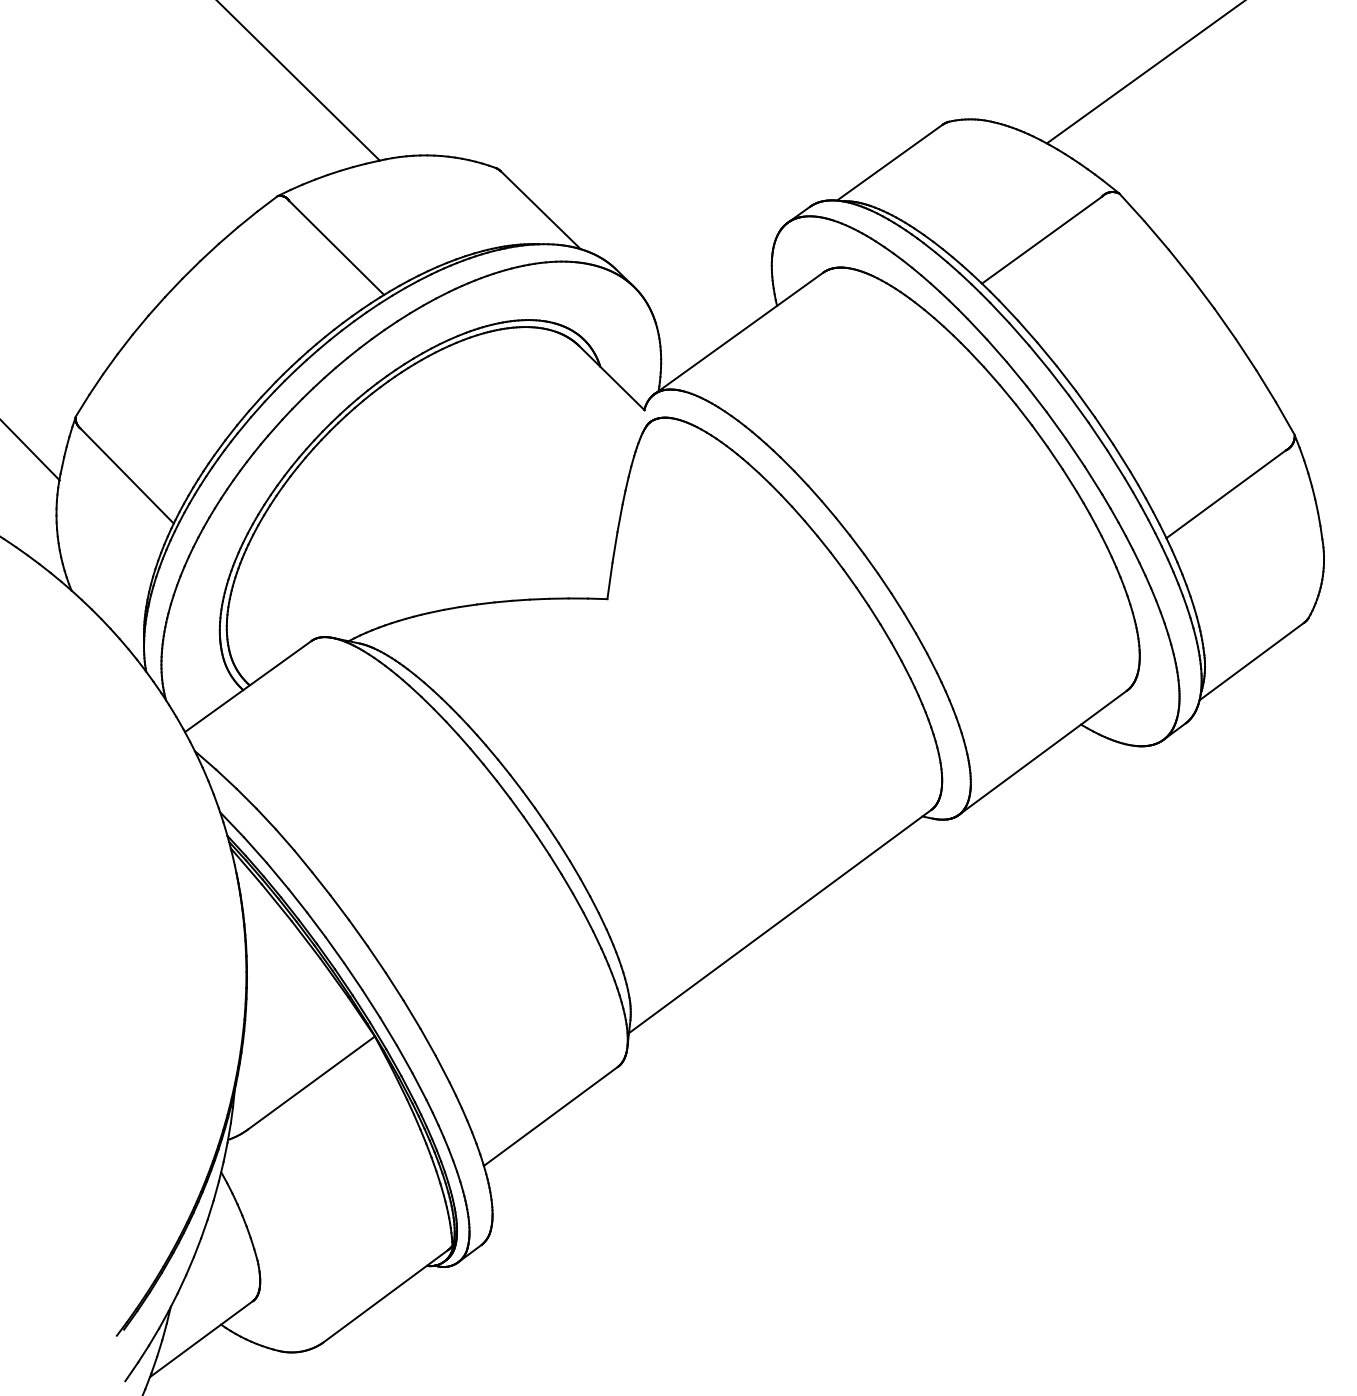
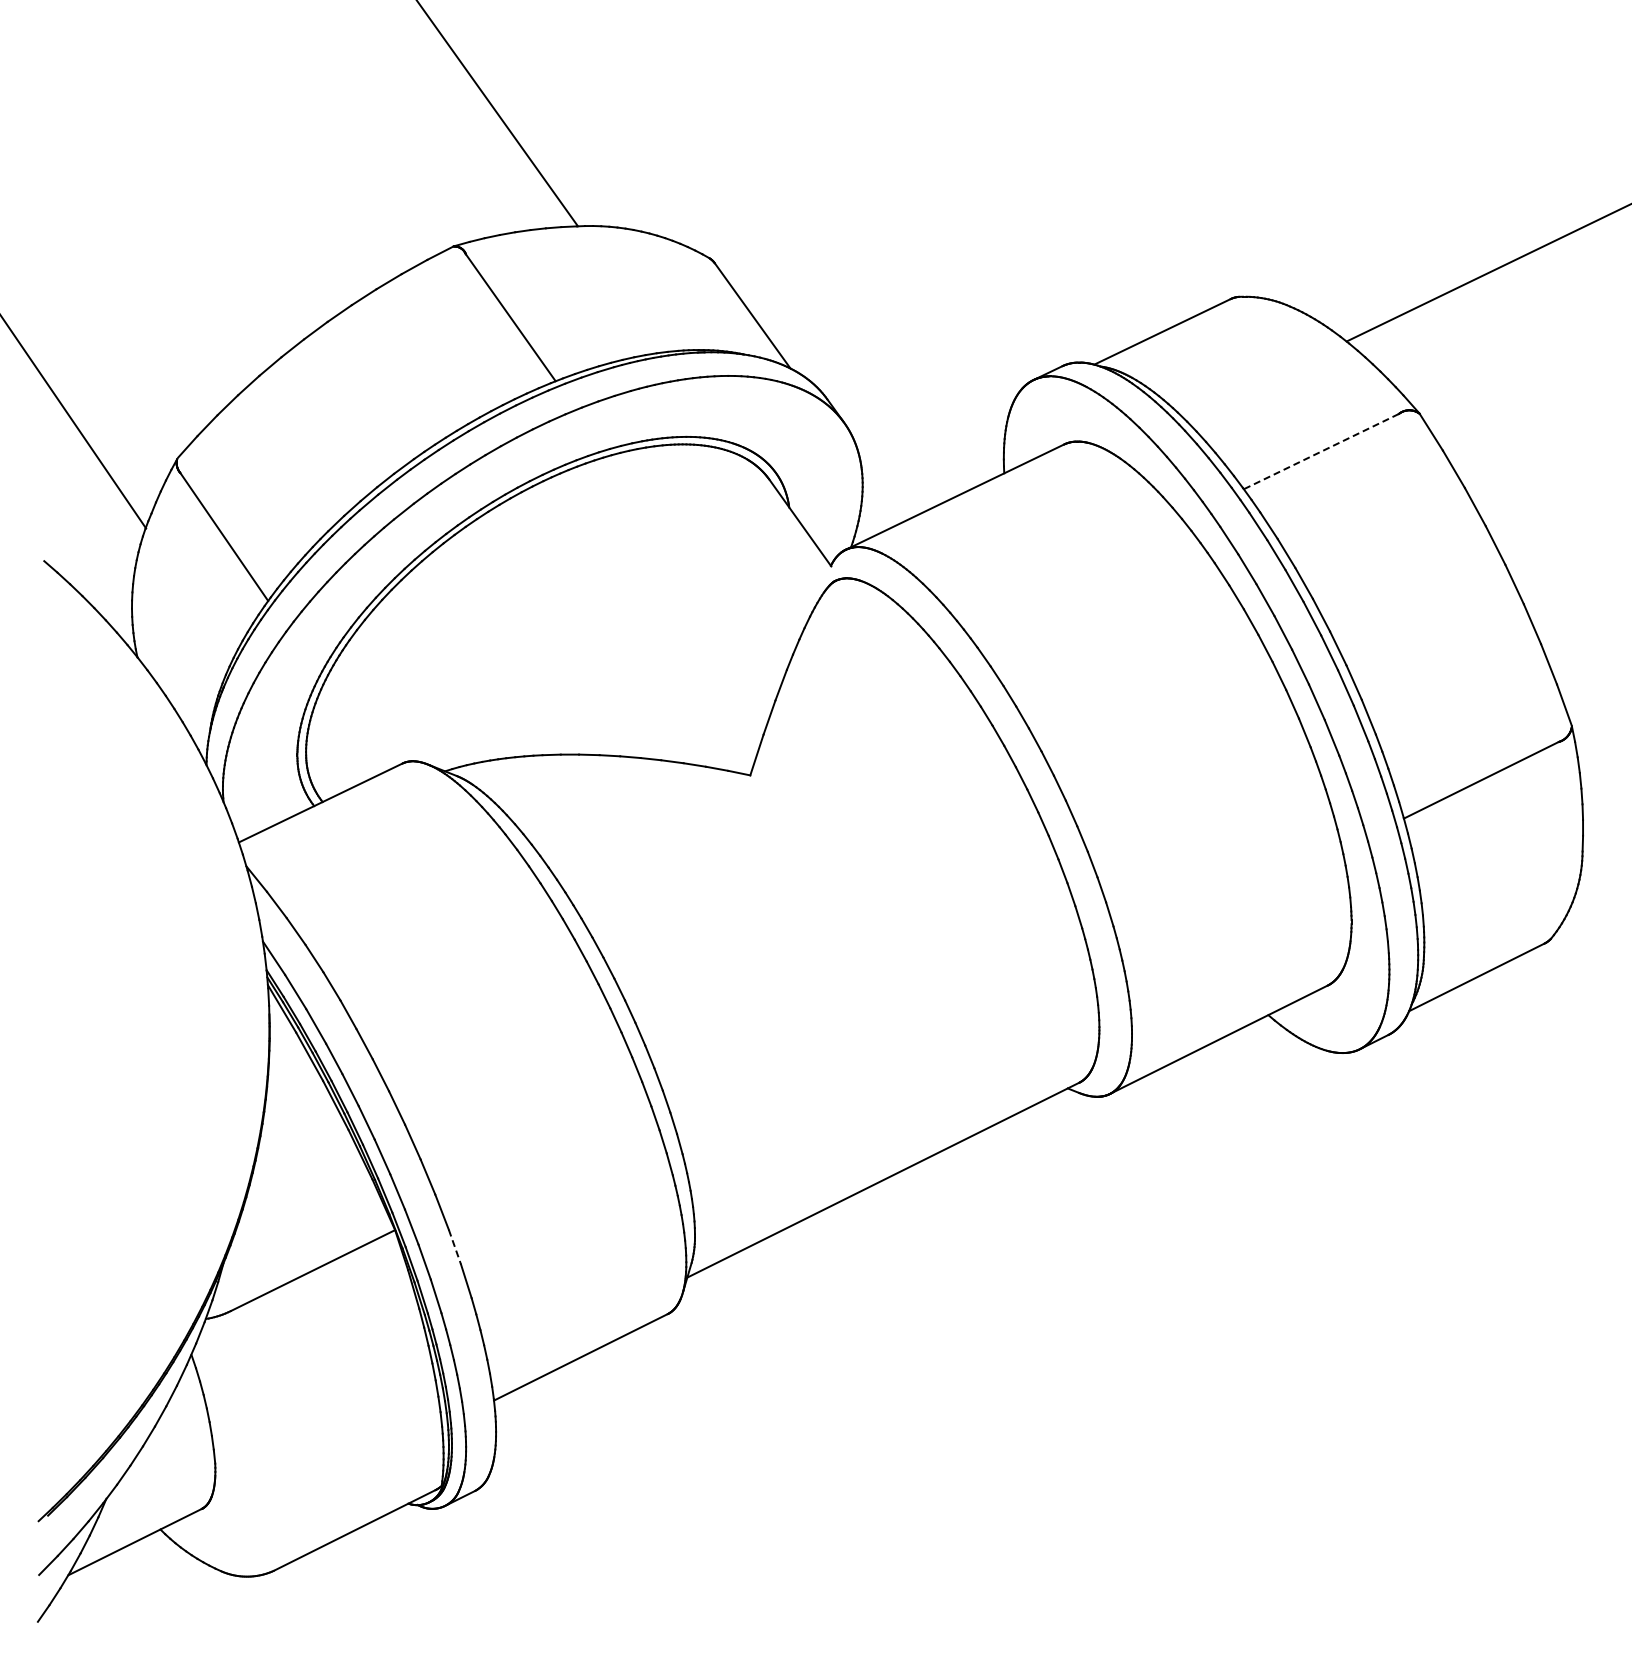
line: (1041, 240) -> (1320, 451), solid -> dashed
line: (428, 1042) -> (455, 1247), solid -> dashed

